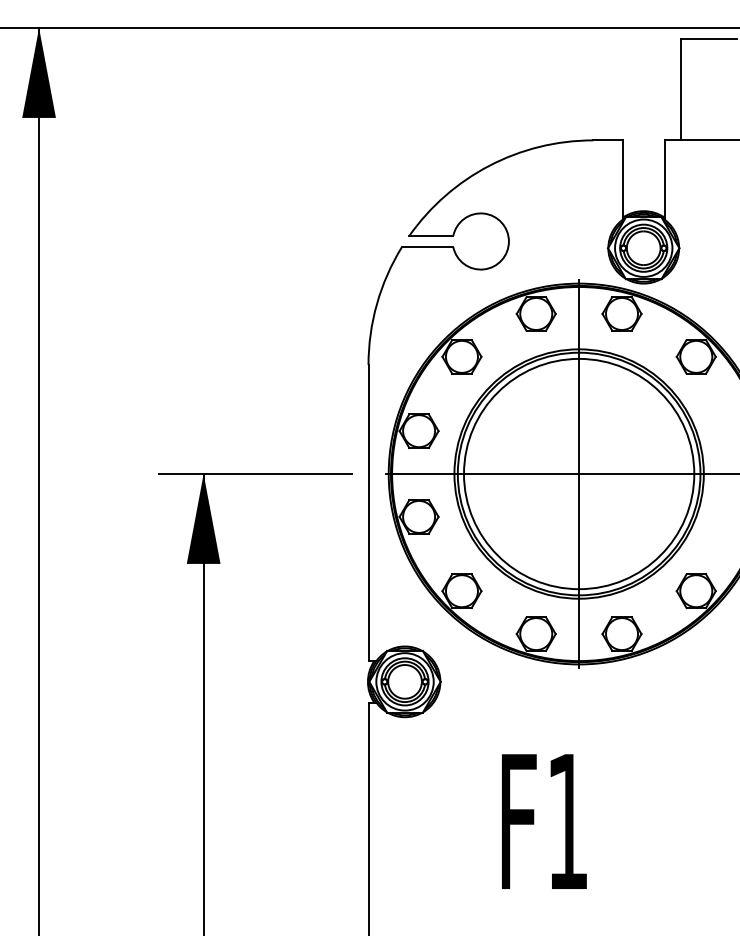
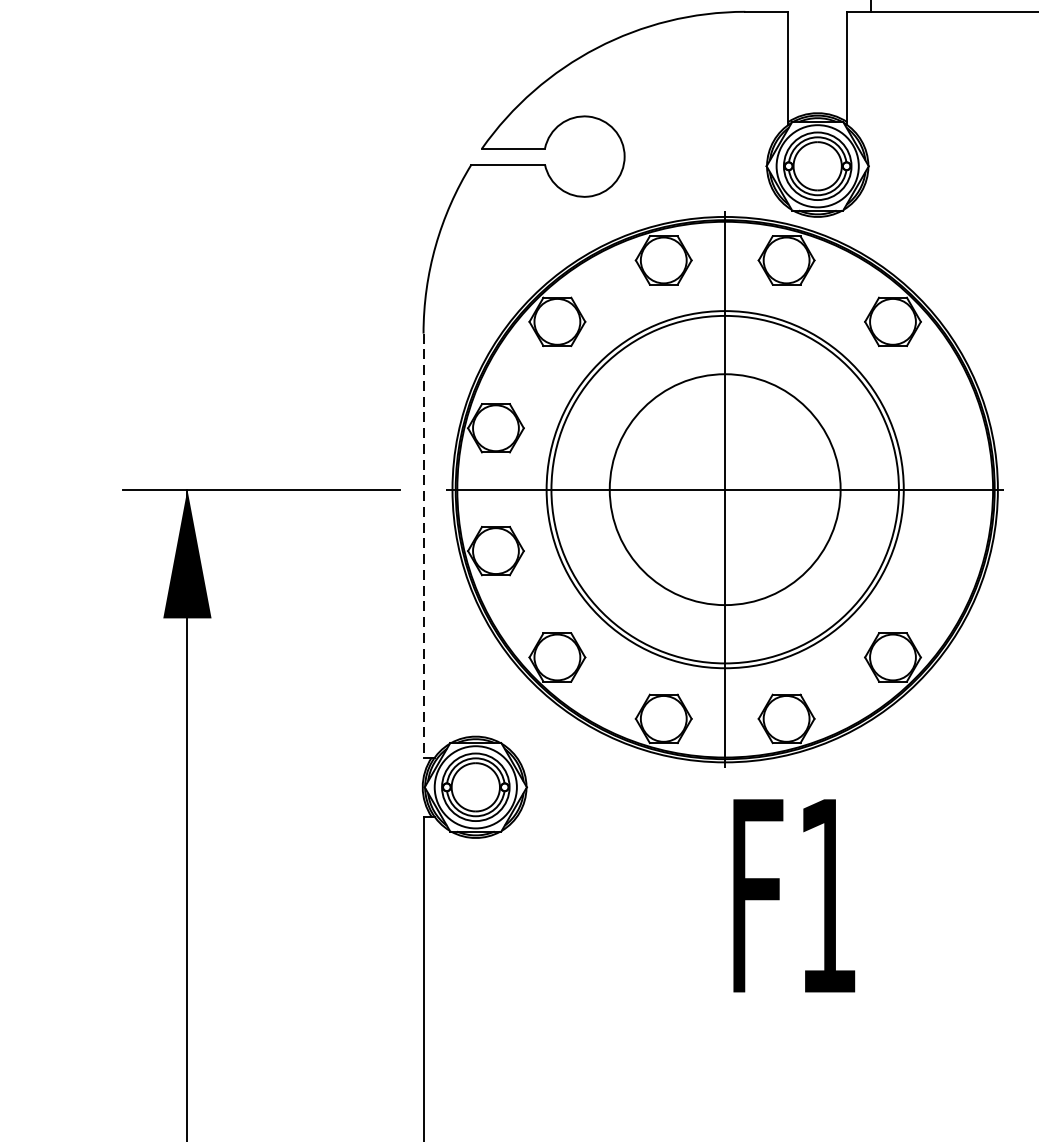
circle: (579, 473) -> (725, 488), size x0.7
line: (368, 513) -> (423, 546), solid -> dashed
text: (544, 821) -> (794, 895), moved

